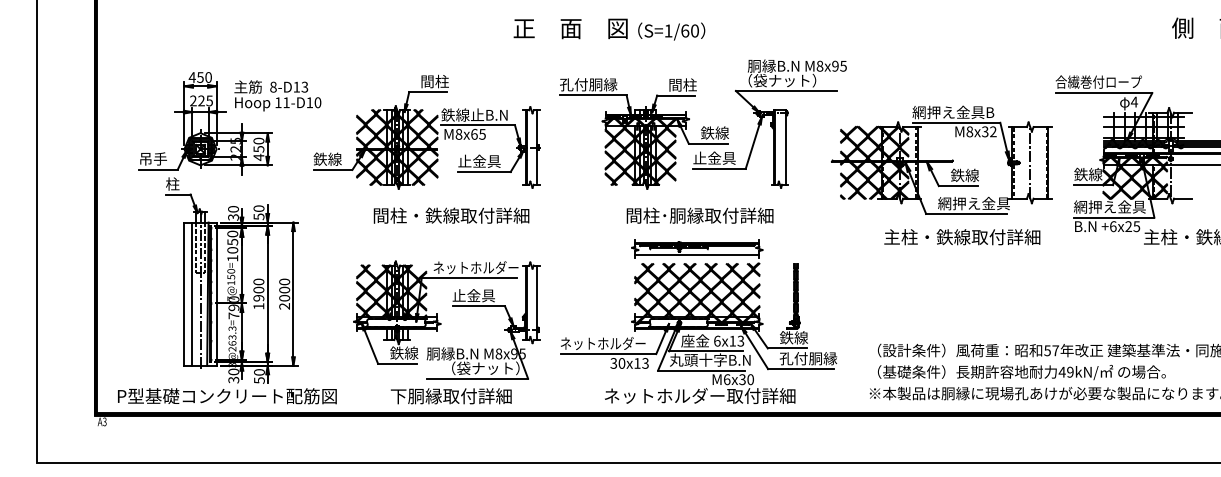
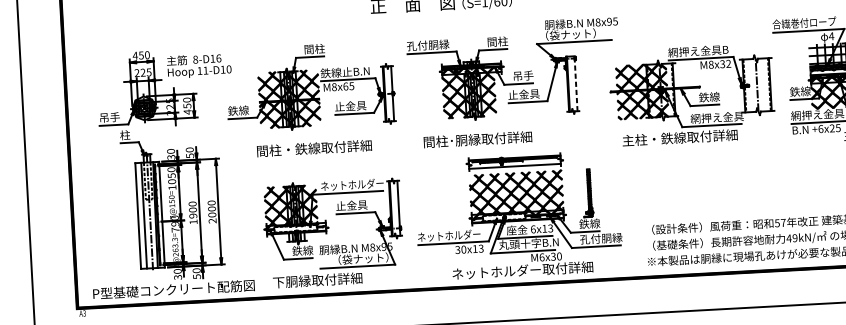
text: (304, 86) -> (218, 57), 8-D13 -> 8-D16
text: (714, 132) -> (522, 75), 鉄線 -> 吊手
line: (785, 147) -> (575, 83), solid -> dashed
text: (451, 215) -> (314, 148), moved
text: (699, 215) -> (477, 139), moved
text: (962, 237) -> (680, 138), moved
text: (450, 396) -> (317, 280), moved

